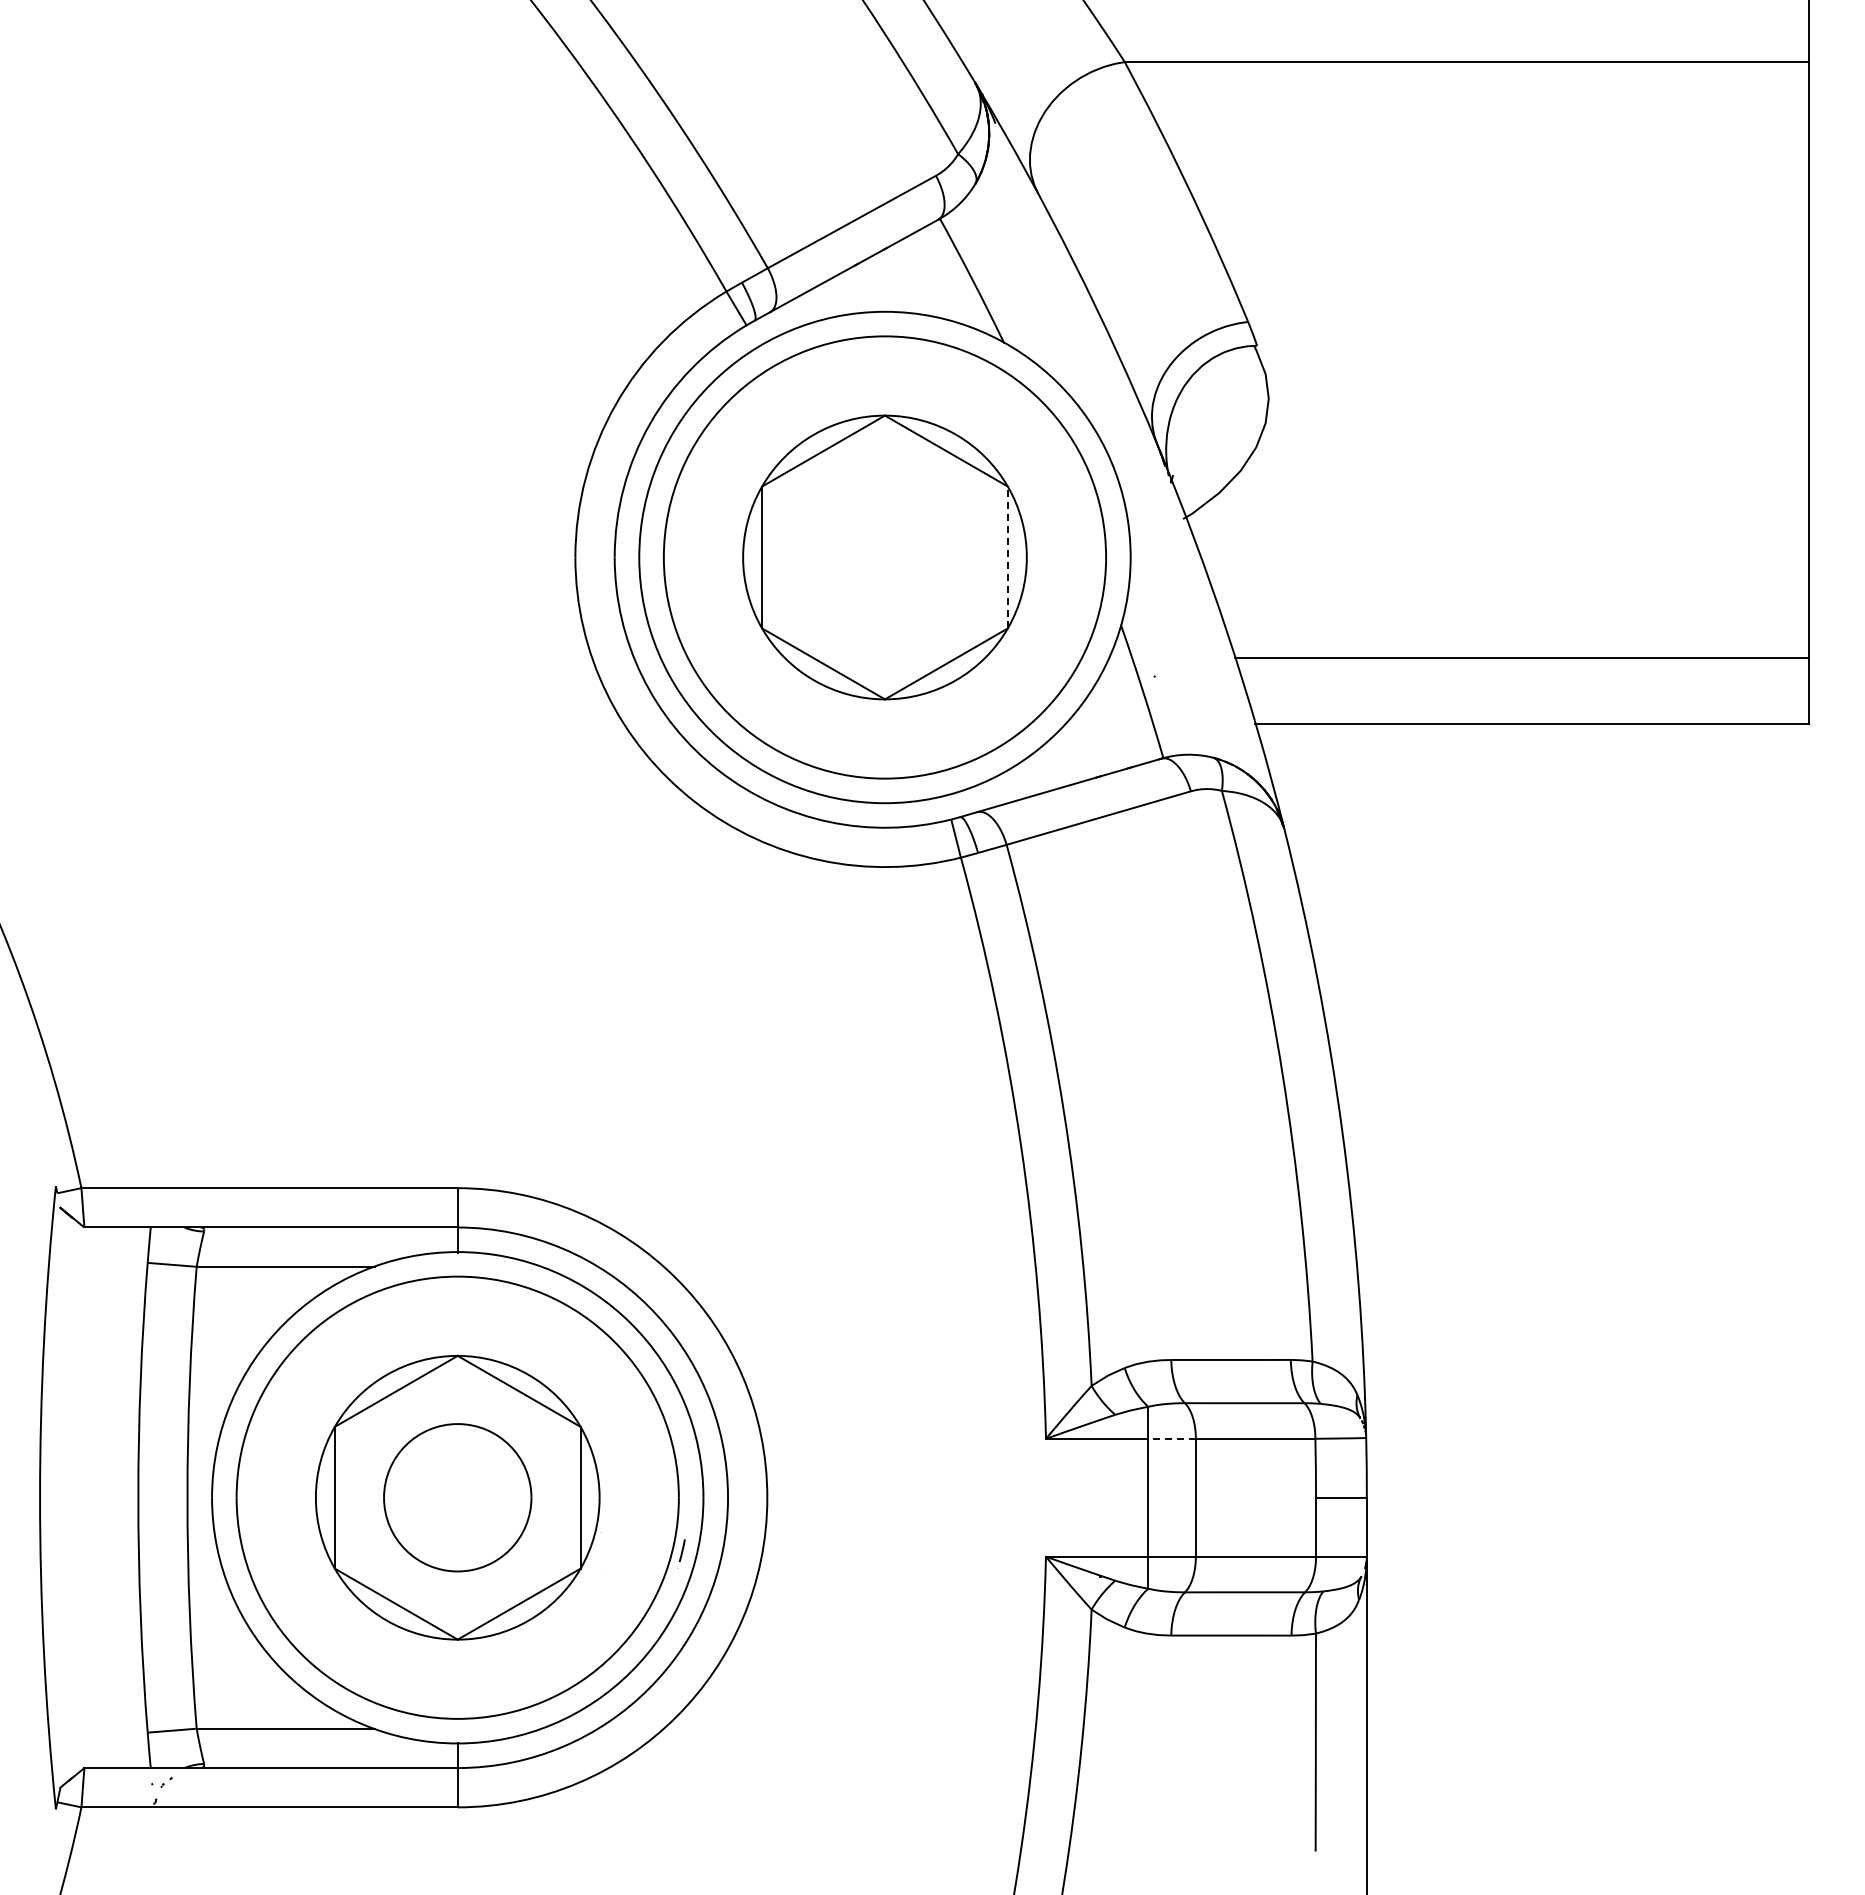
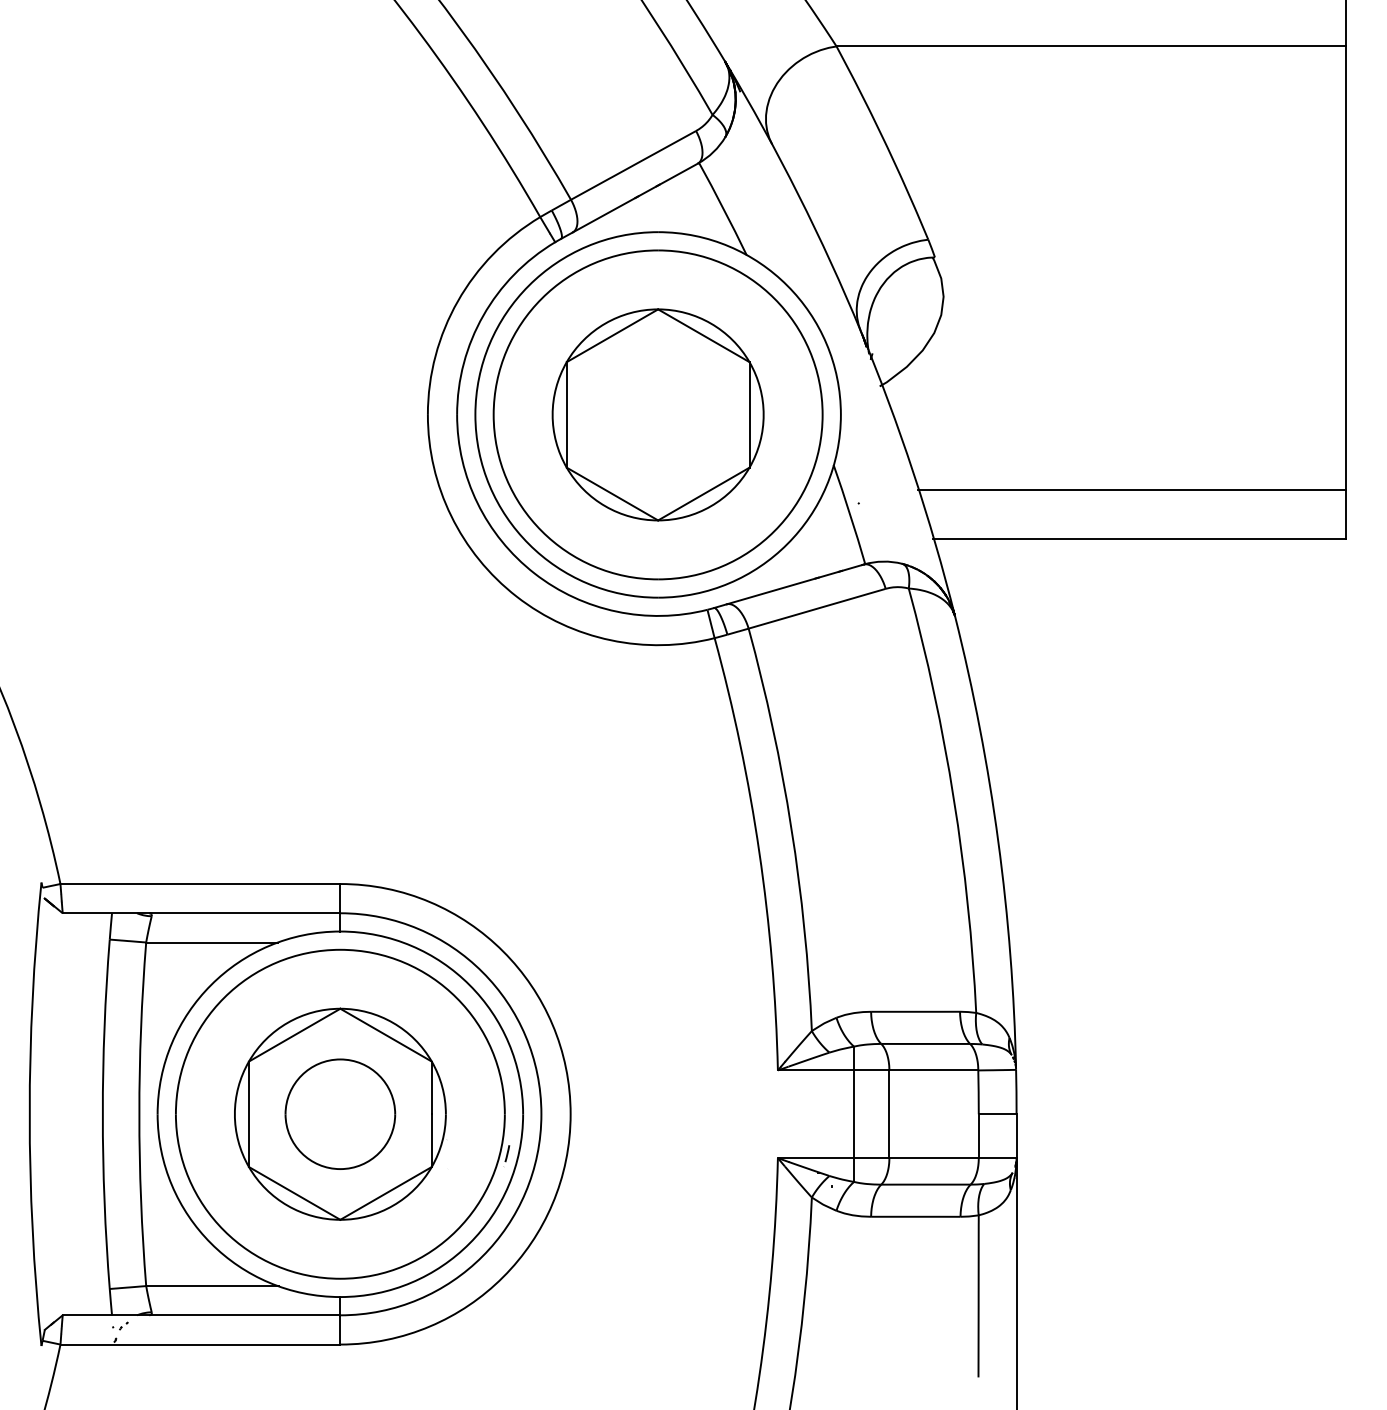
line: (1007, 557) -> (749, 414), dashed -> solid
line: (1172, 1438) -> (872, 1070), dashed -> solid

